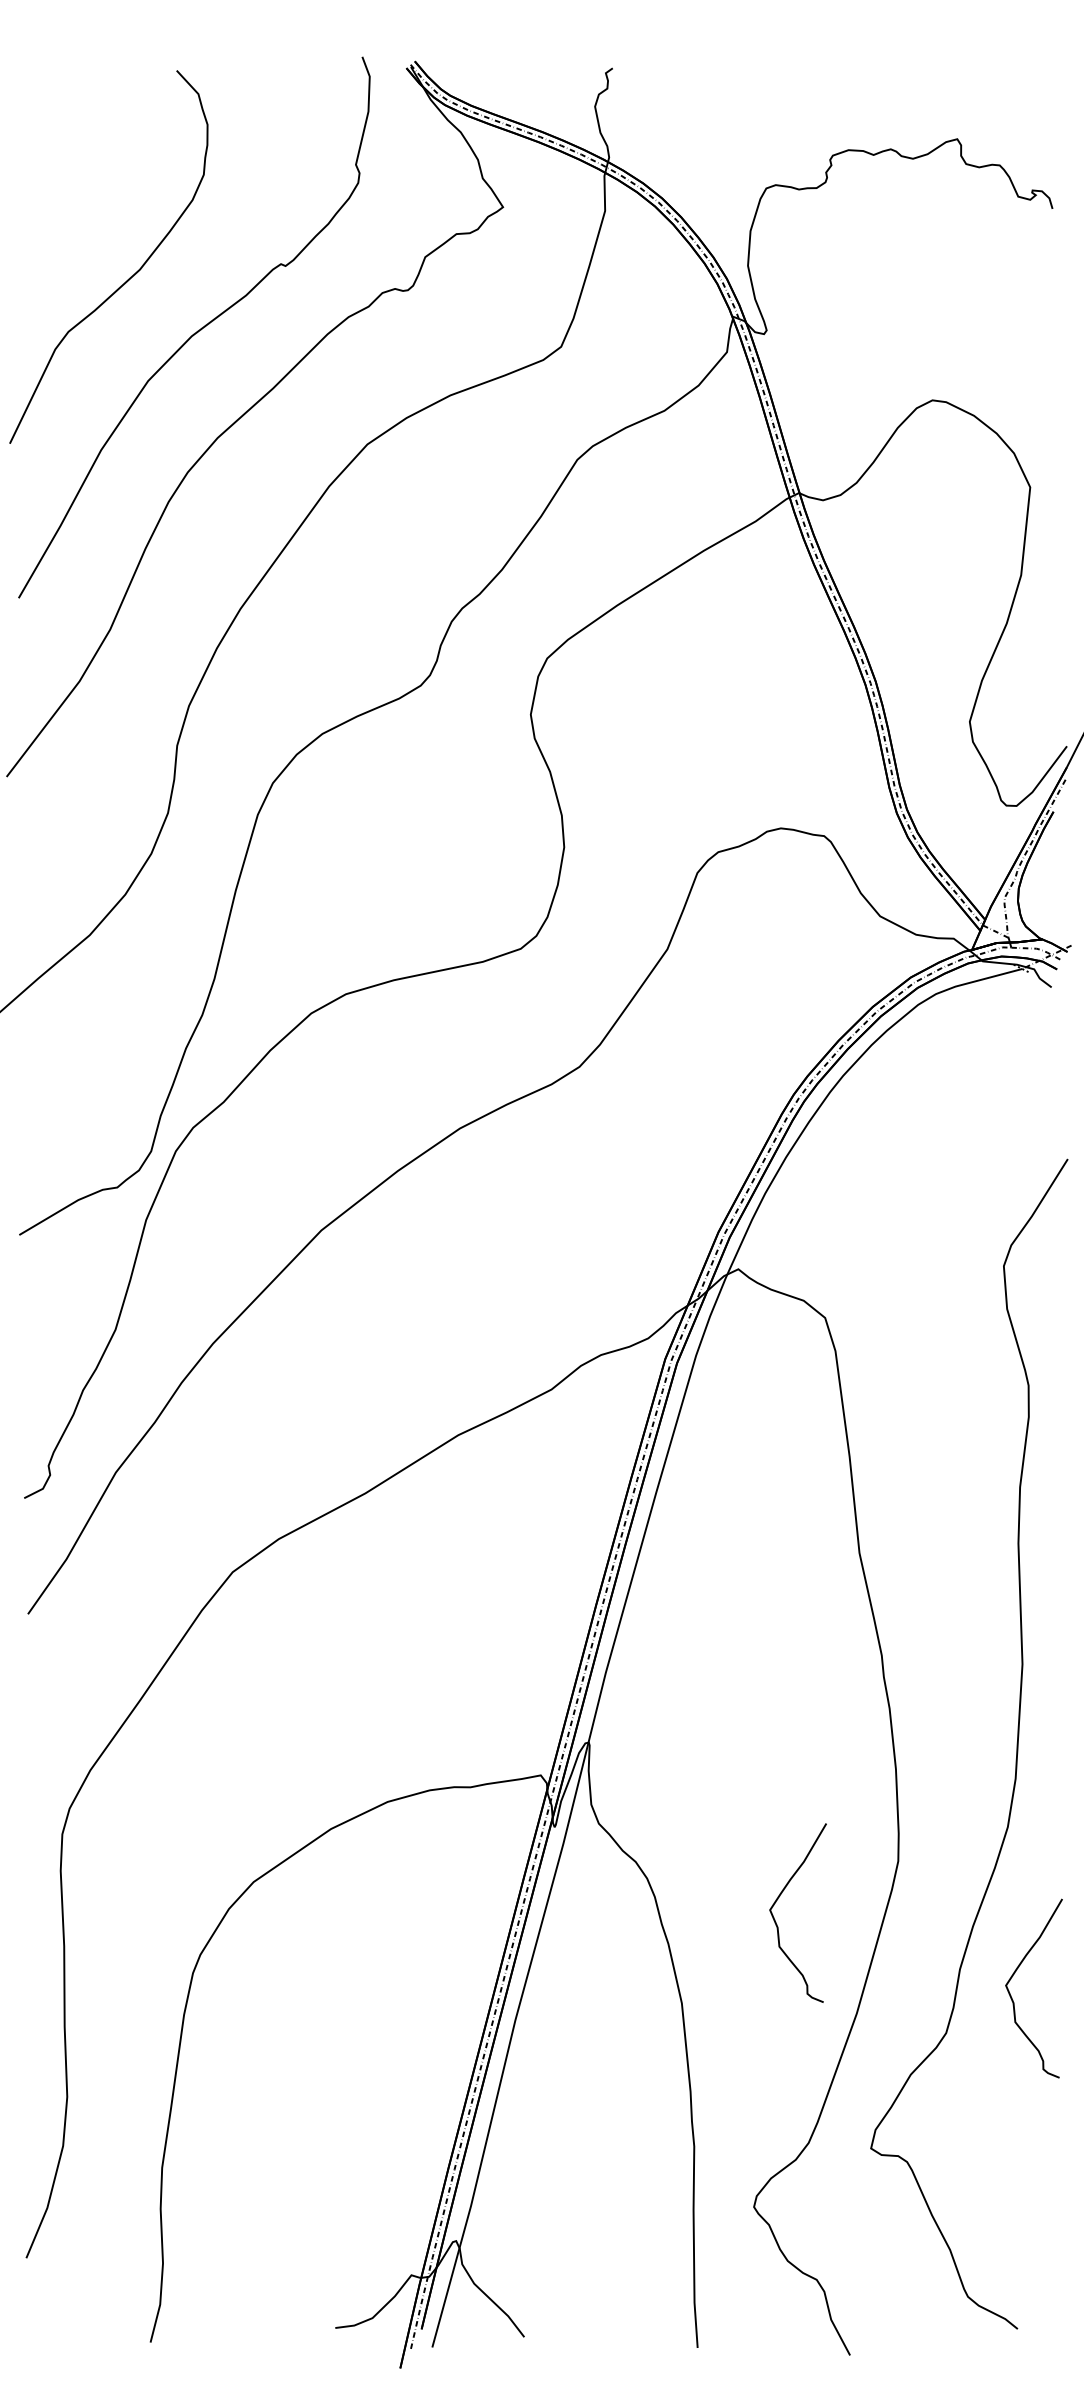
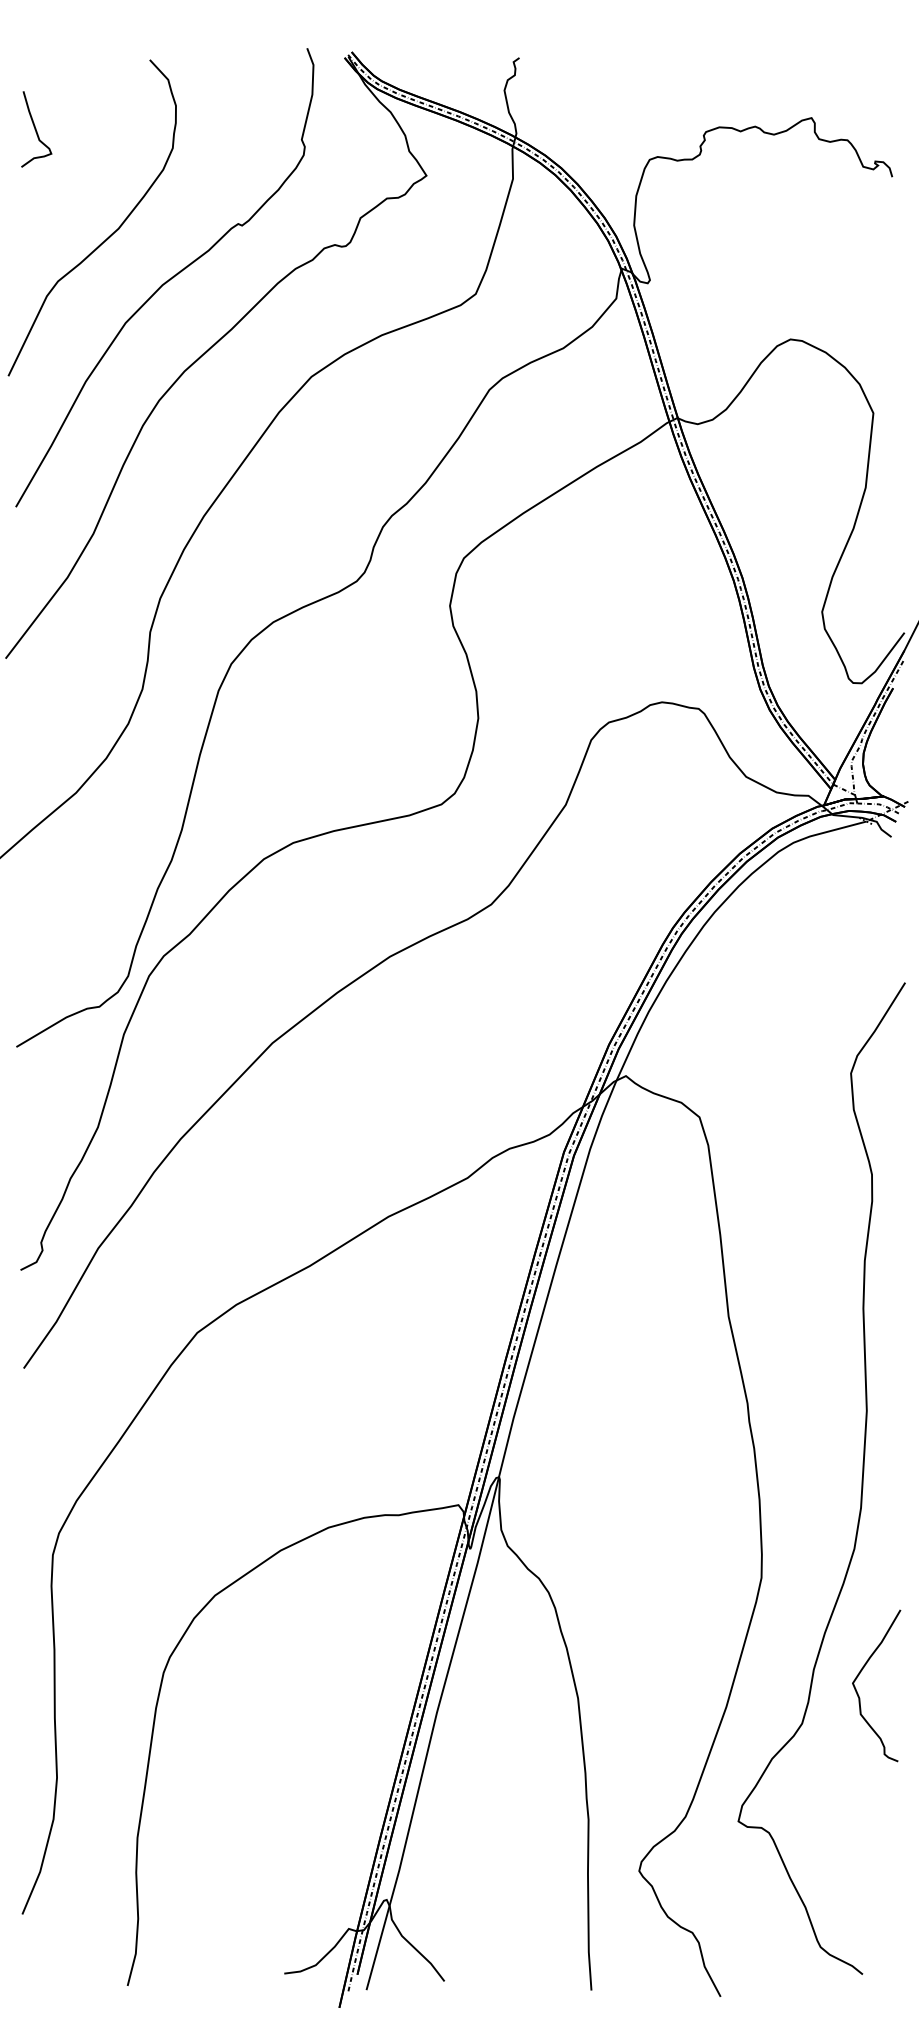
curve: (43, 152) -> (36, 129), added
curve: (776, 1922) -> (658, 1629), removed

